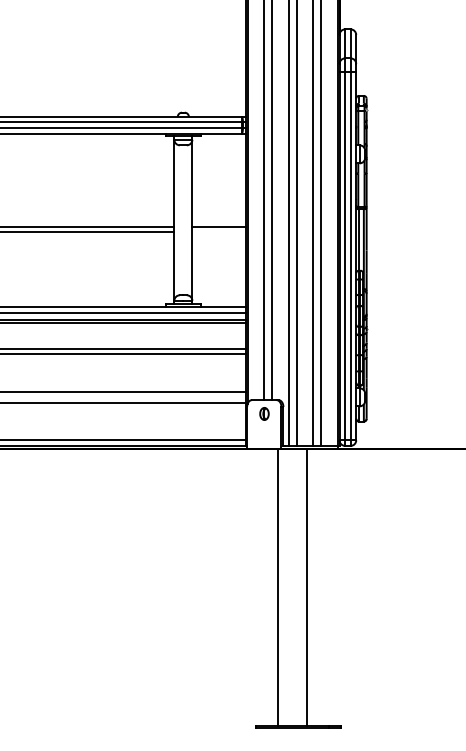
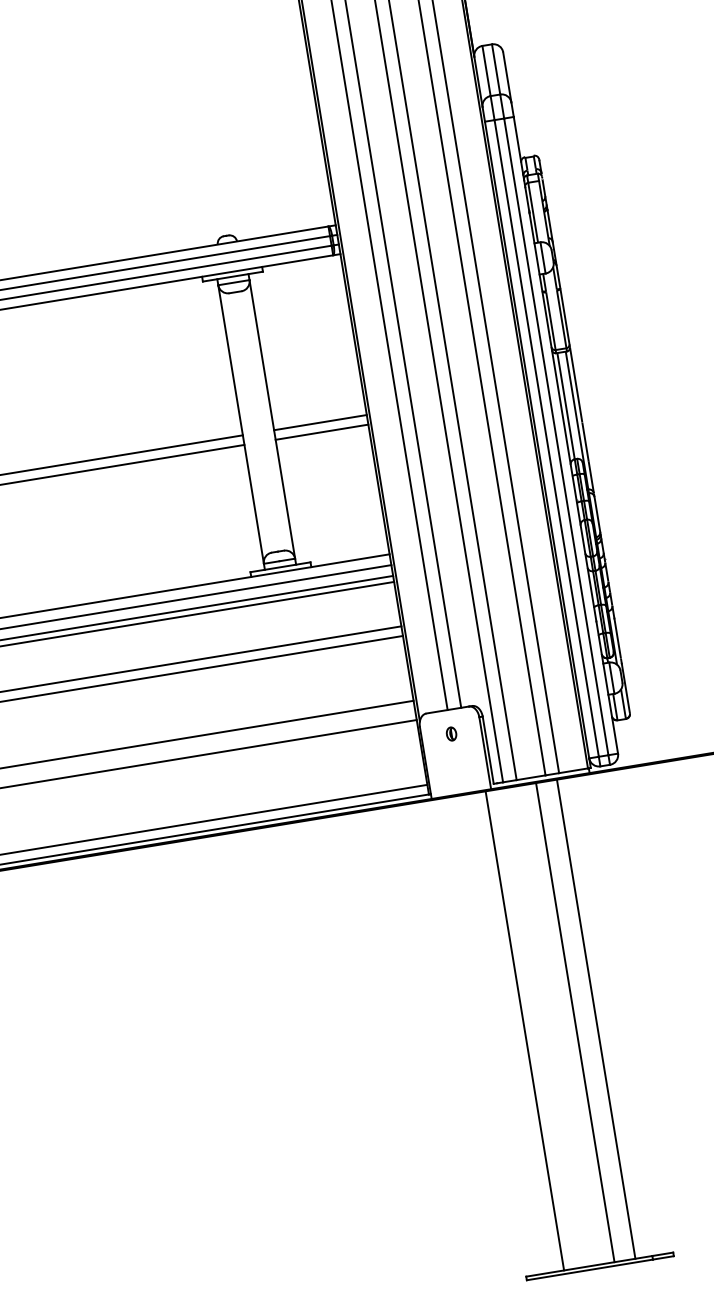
line: (218, 232) -> (320, 433), added
part: (263, 413) -> (450, 733), size x0.62
line: (319, 587) -> (596, 1018), added

